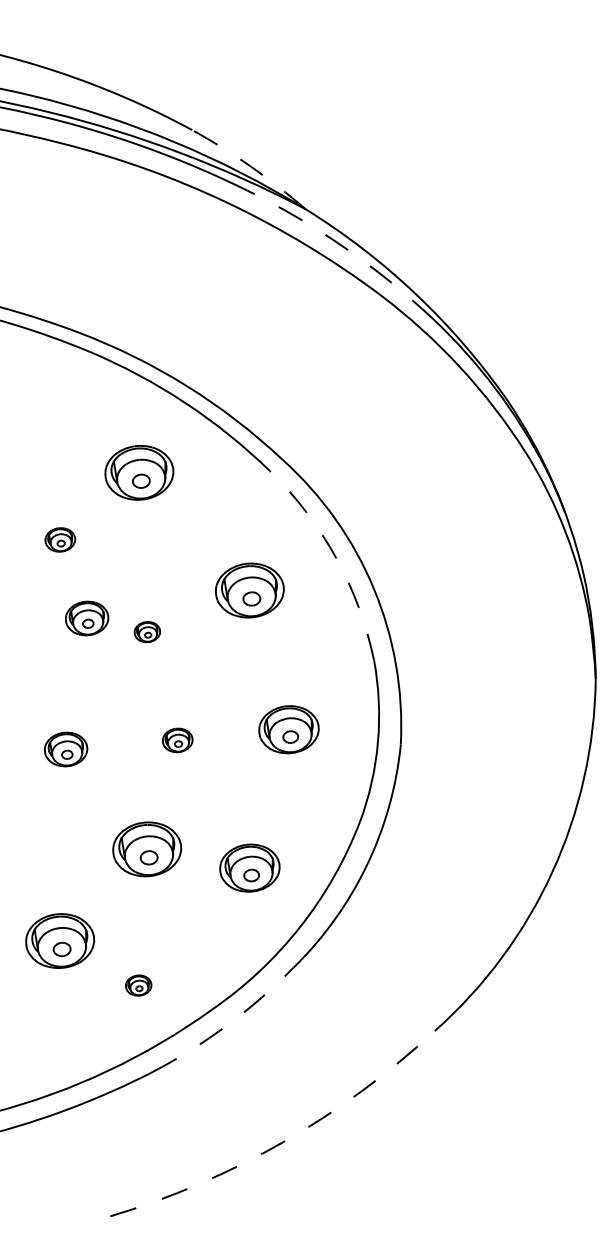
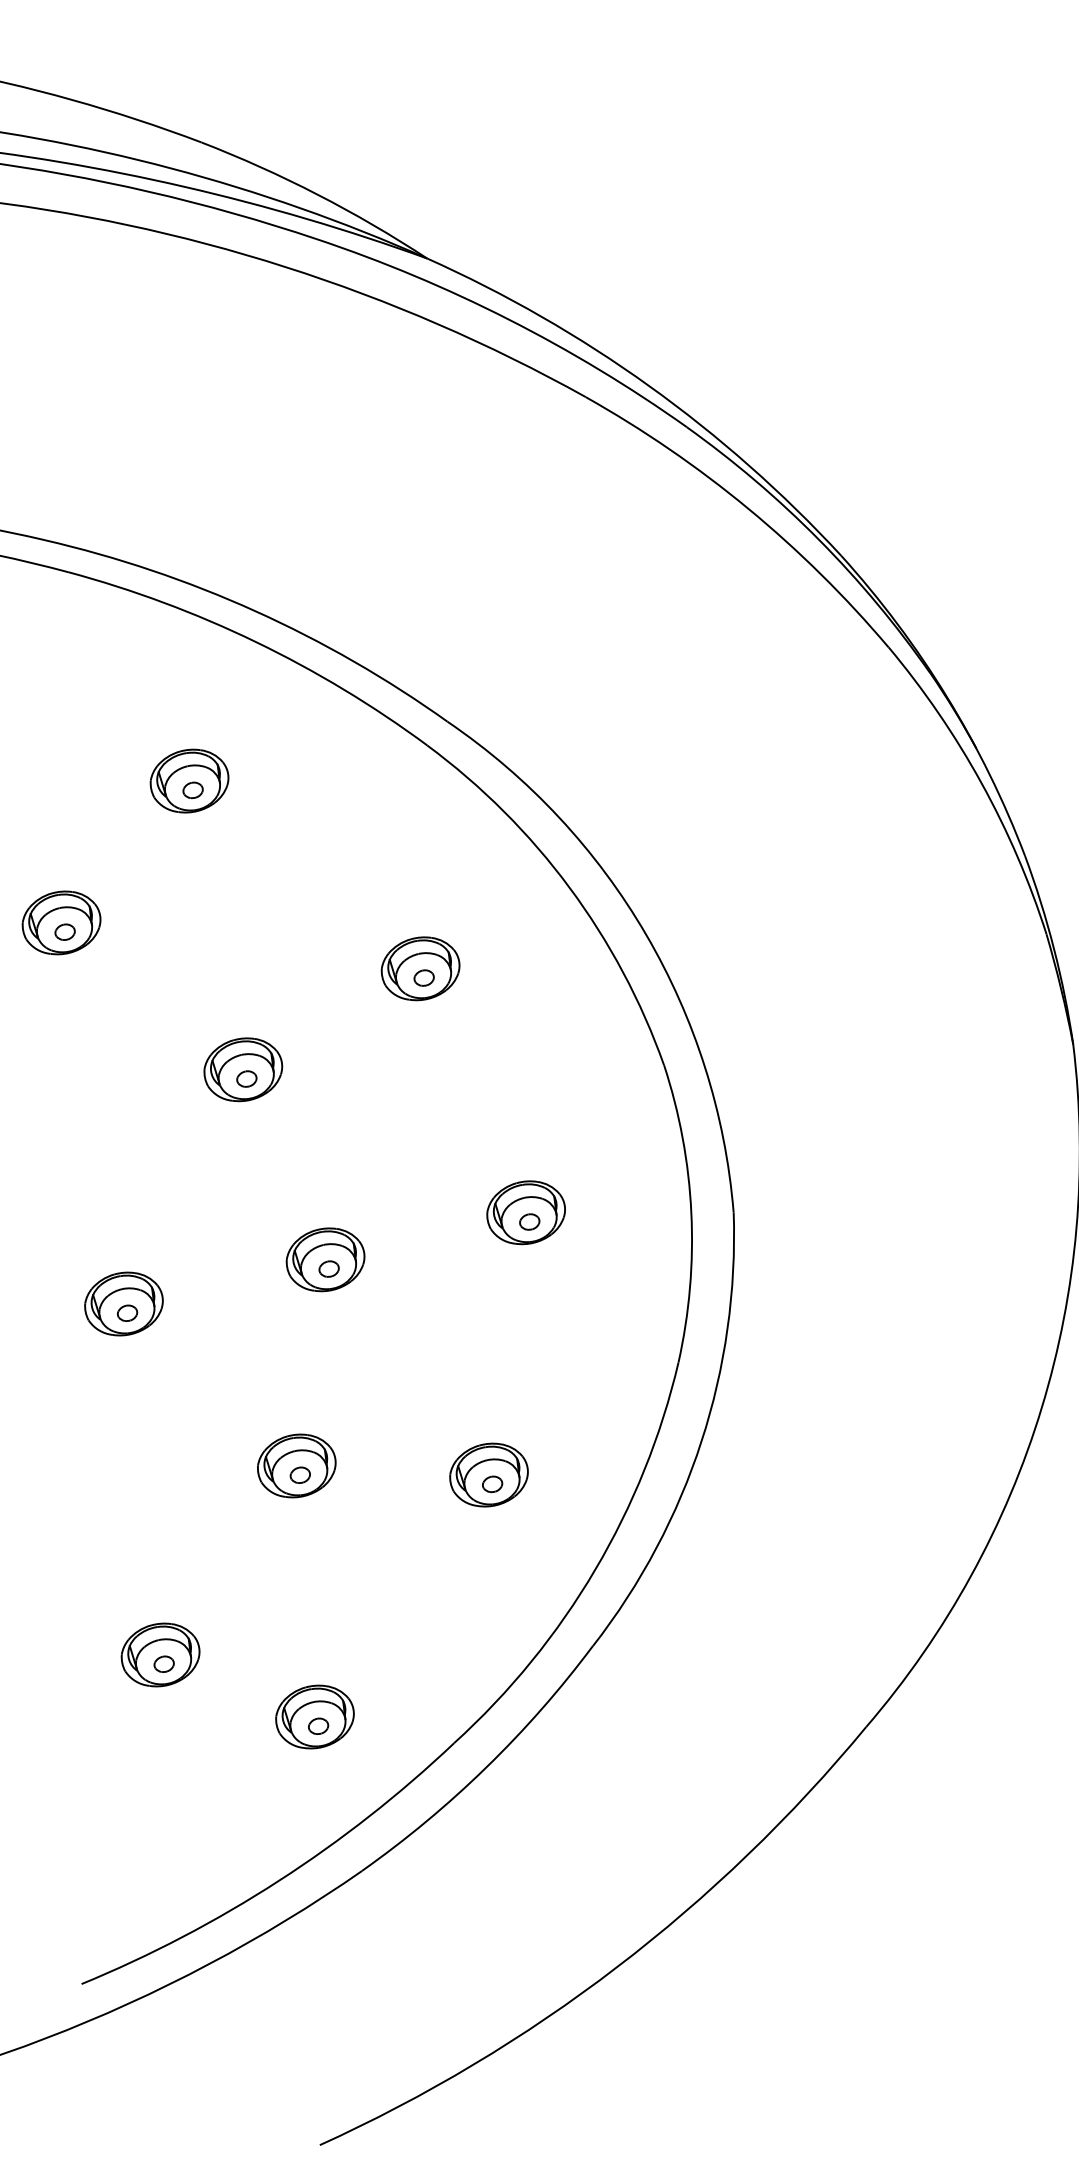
arc: (250, 166) -> (316, 194), dashed -> solid
arc: (344, 247) -> (508, 319), dashed -> solid
part: (139, 472) -> (189, 780), size x0.62
part: (60, 539) -> (61, 922), size x1.43
arc: (336, 557) -> (570, 886), dashed -> solid
part: (250, 590) -> (421, 968), size x0.62
part: (87, 618) -> (130, 1059), removed
part: (147, 631) -> (243, 1068), size x1.67
part: (289, 729) -> (526, 1212), size x0.71
part: (177, 740) -> (325, 1260), size x1.43
part: (147, 848) -> (296, 1464), size x0.62
part: (250, 867) -> (489, 1473), size x0.71
part: (60, 940) -> (160, 1653), size x0.62
part: (138, 985) -> (314, 1716), size x1.67
arc: (227, 1025) -> (486, 1767), dashed -> solid
arc: (283, 1142) -> (617, 1967), dashed -> solid

